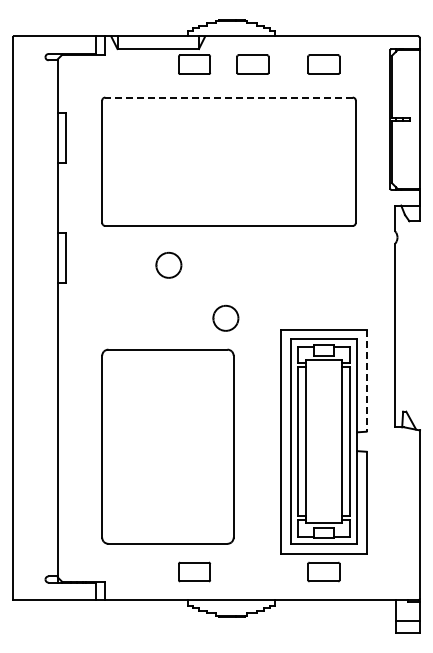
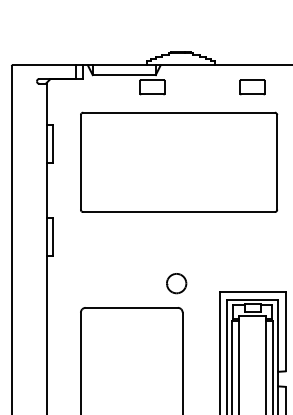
part: (252, 64) -> (197, 87), removed
line: (229, 97) -> (179, 112), dashed -> solid
part: (168, 264) -> (132, 241), removed
line: (366, 381) -> (285, 332), dashed -> solid

